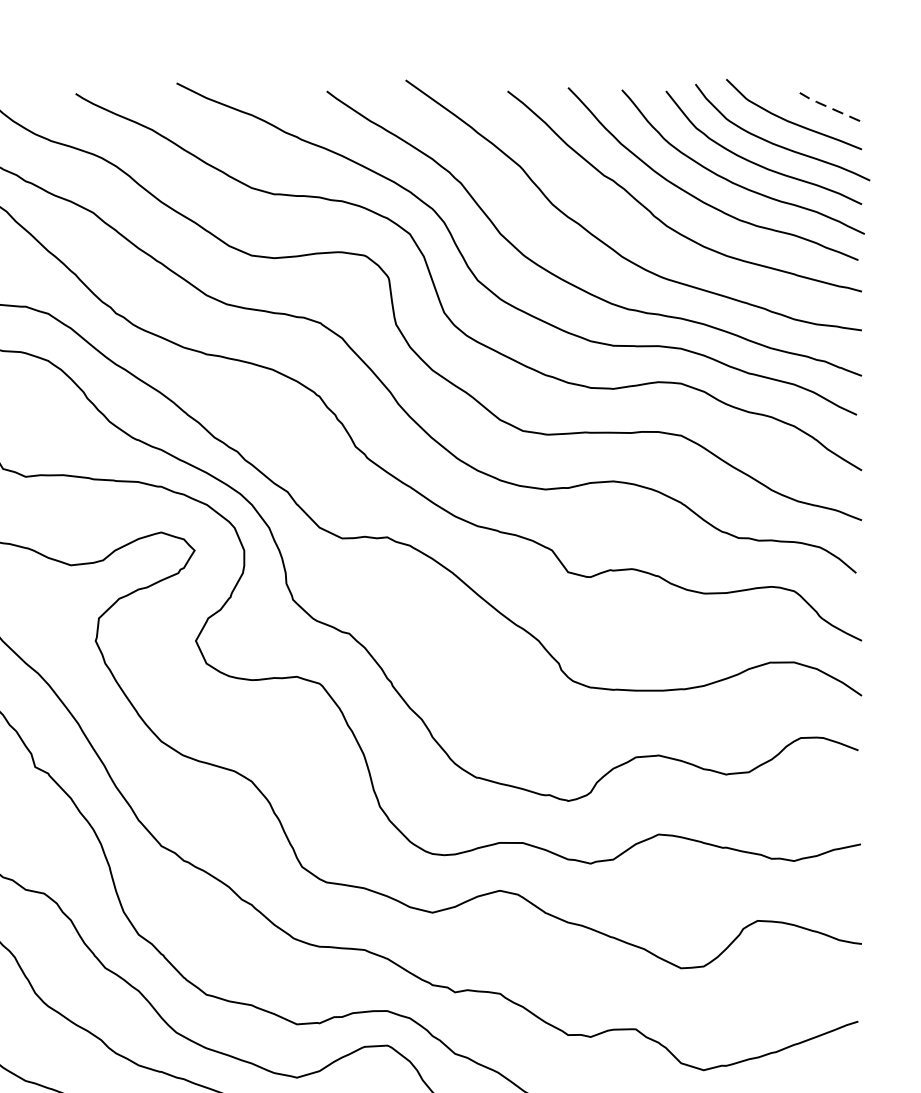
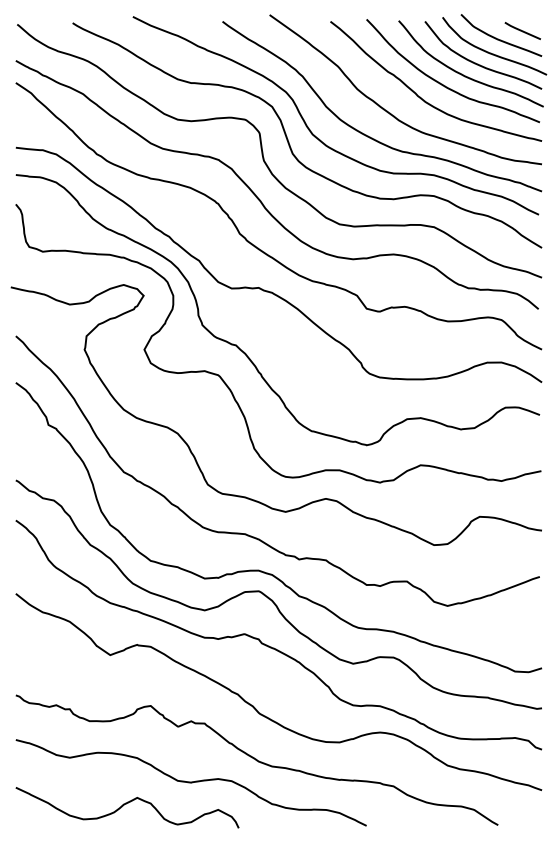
line: (827, 106) -> (521, 30), dashed -> solid

